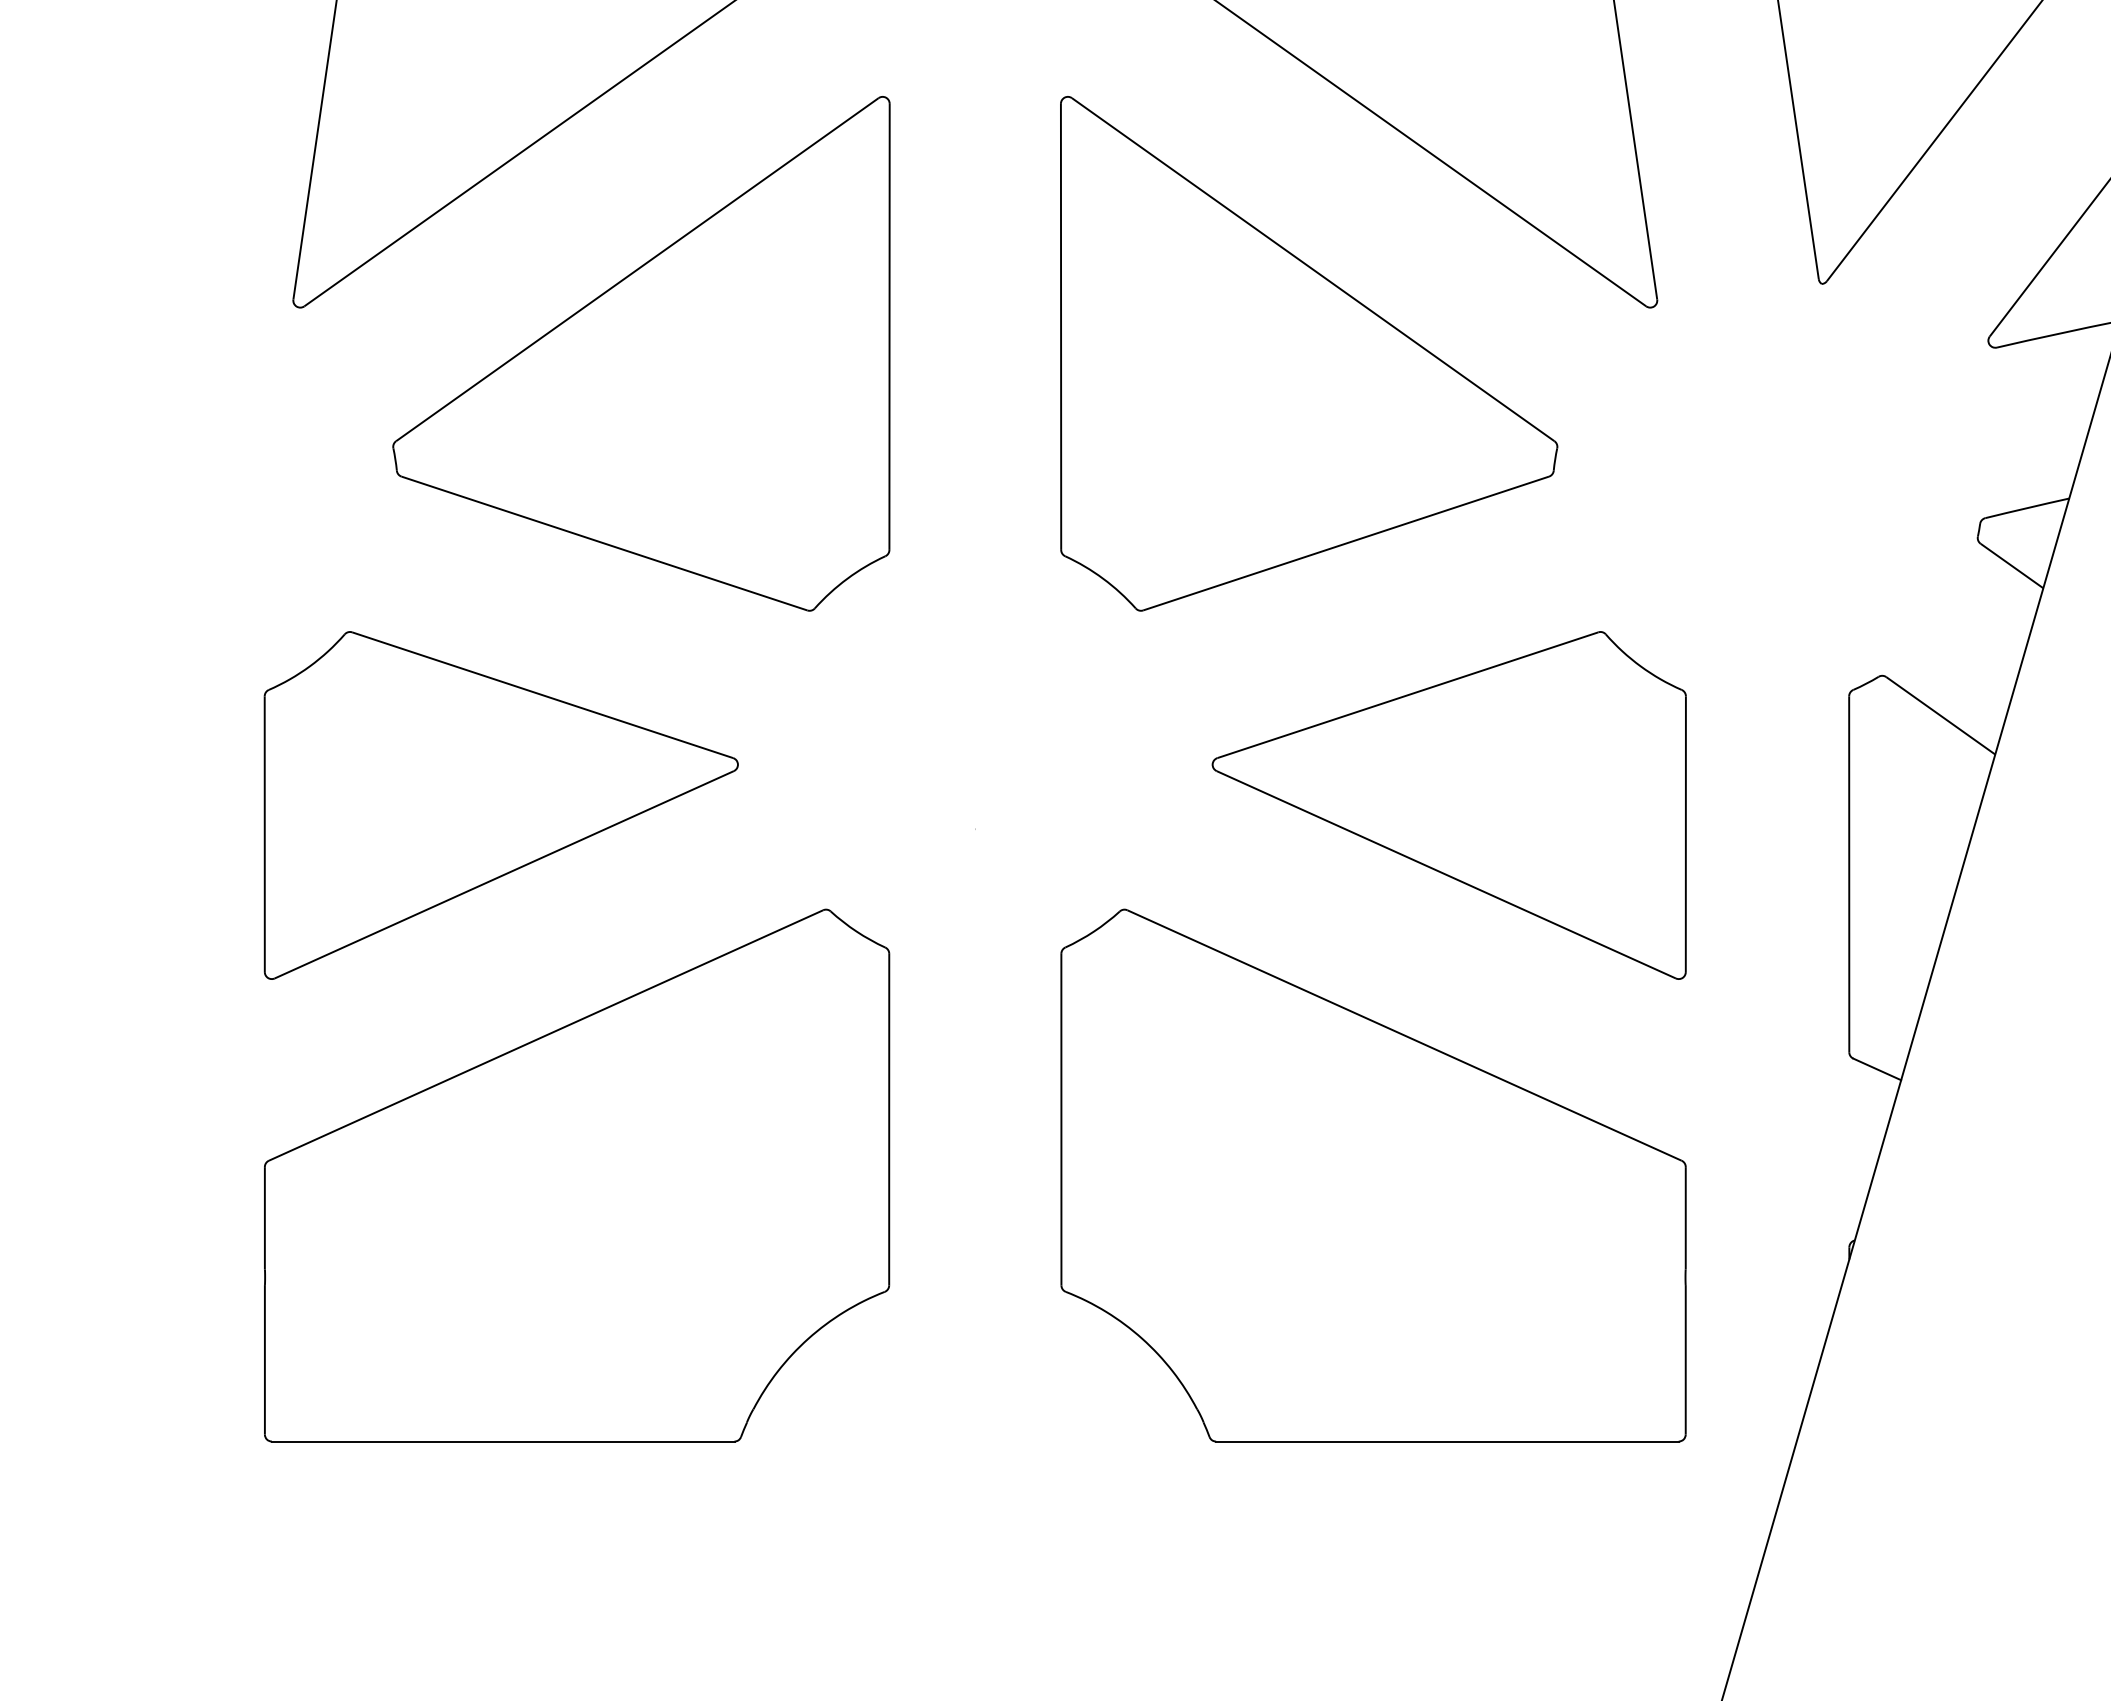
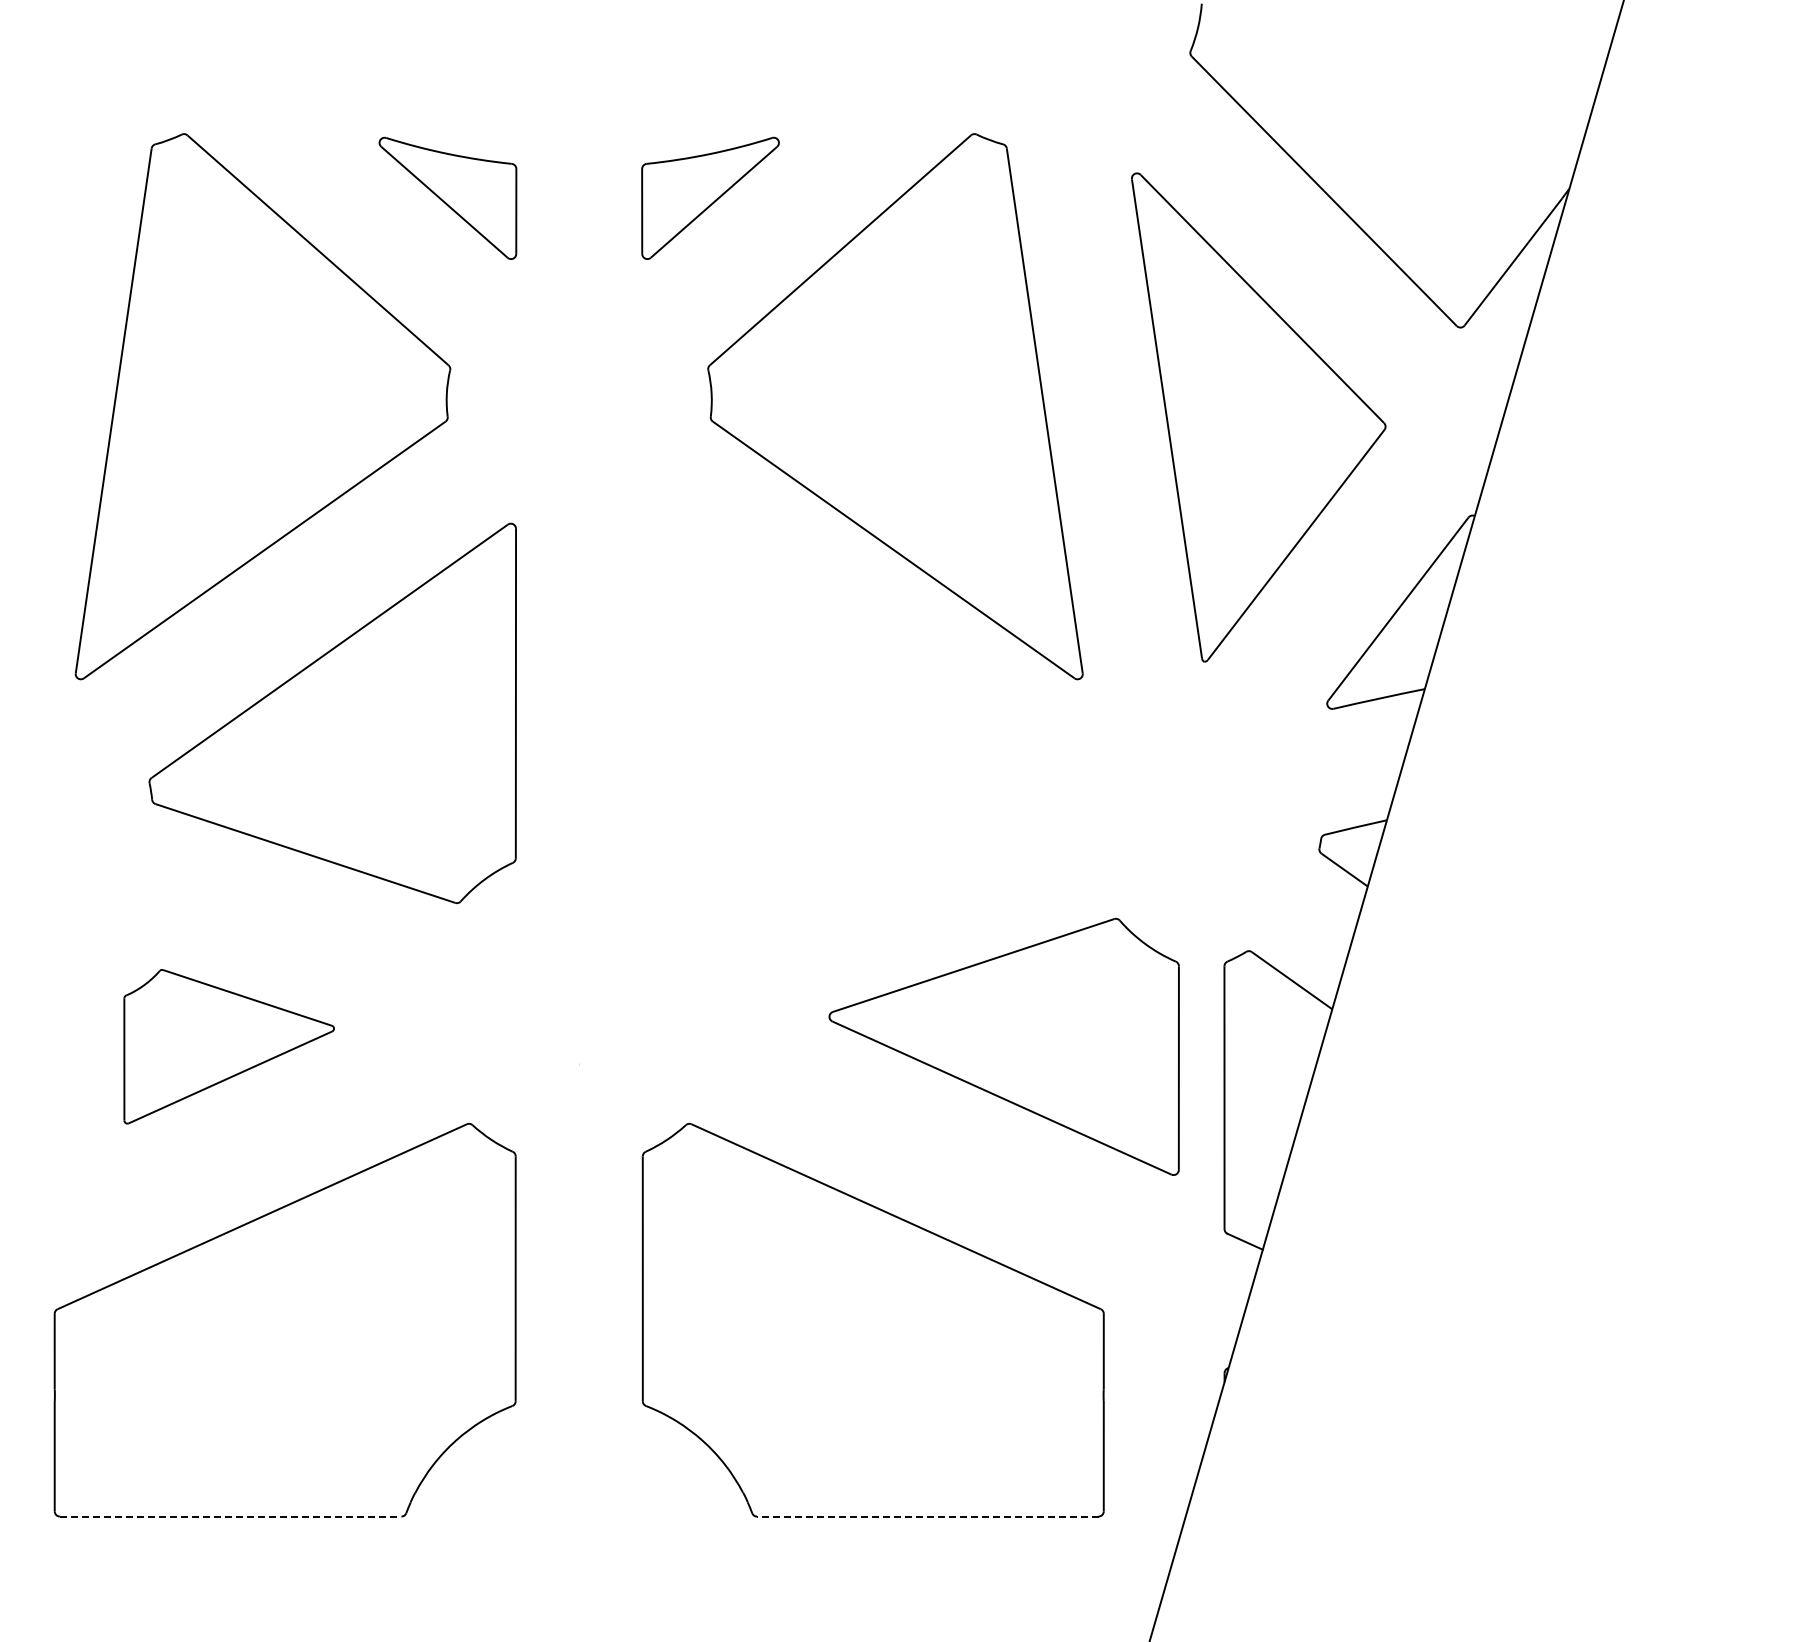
part: (1308, 352) -> (825, 712), removed
part: (500, 804) -> (228, 1046), size x0.6
part: (1448, 804) -> (1003, 1046), moved
line: (502, 1441) -> (230, 1516), solid -> dashed
line: (1446, 1441) -> (927, 1516), solid -> dashed

